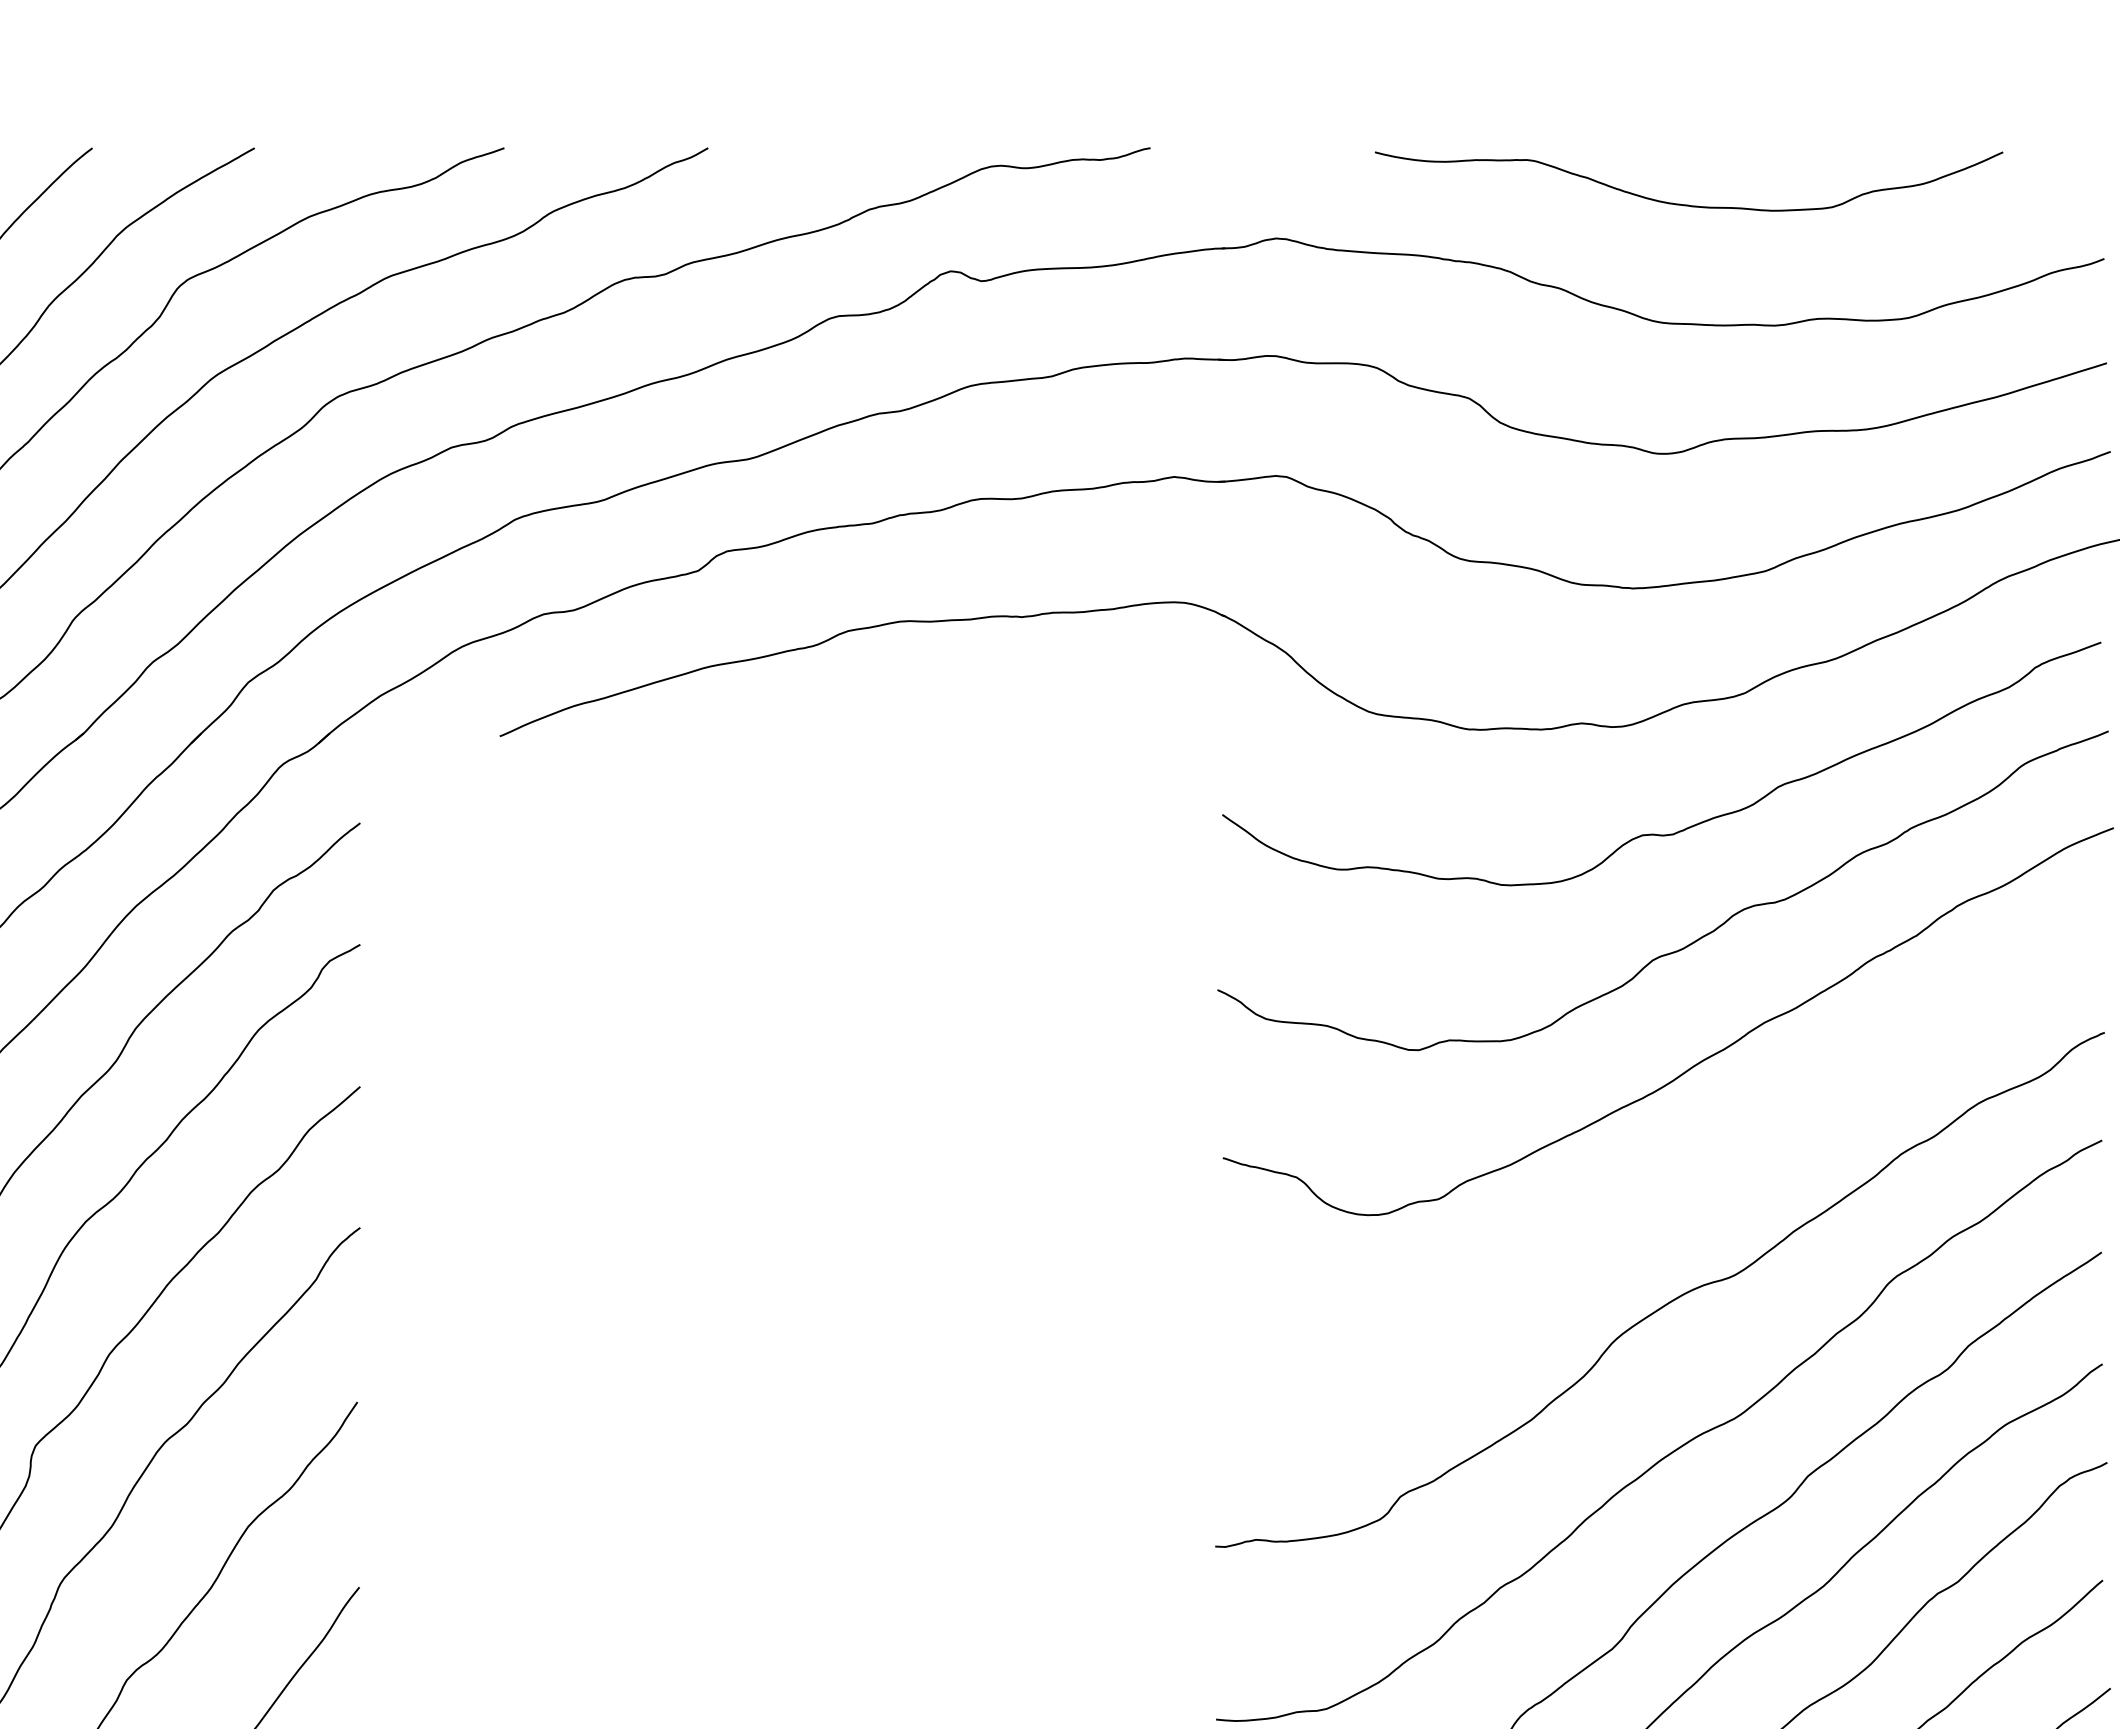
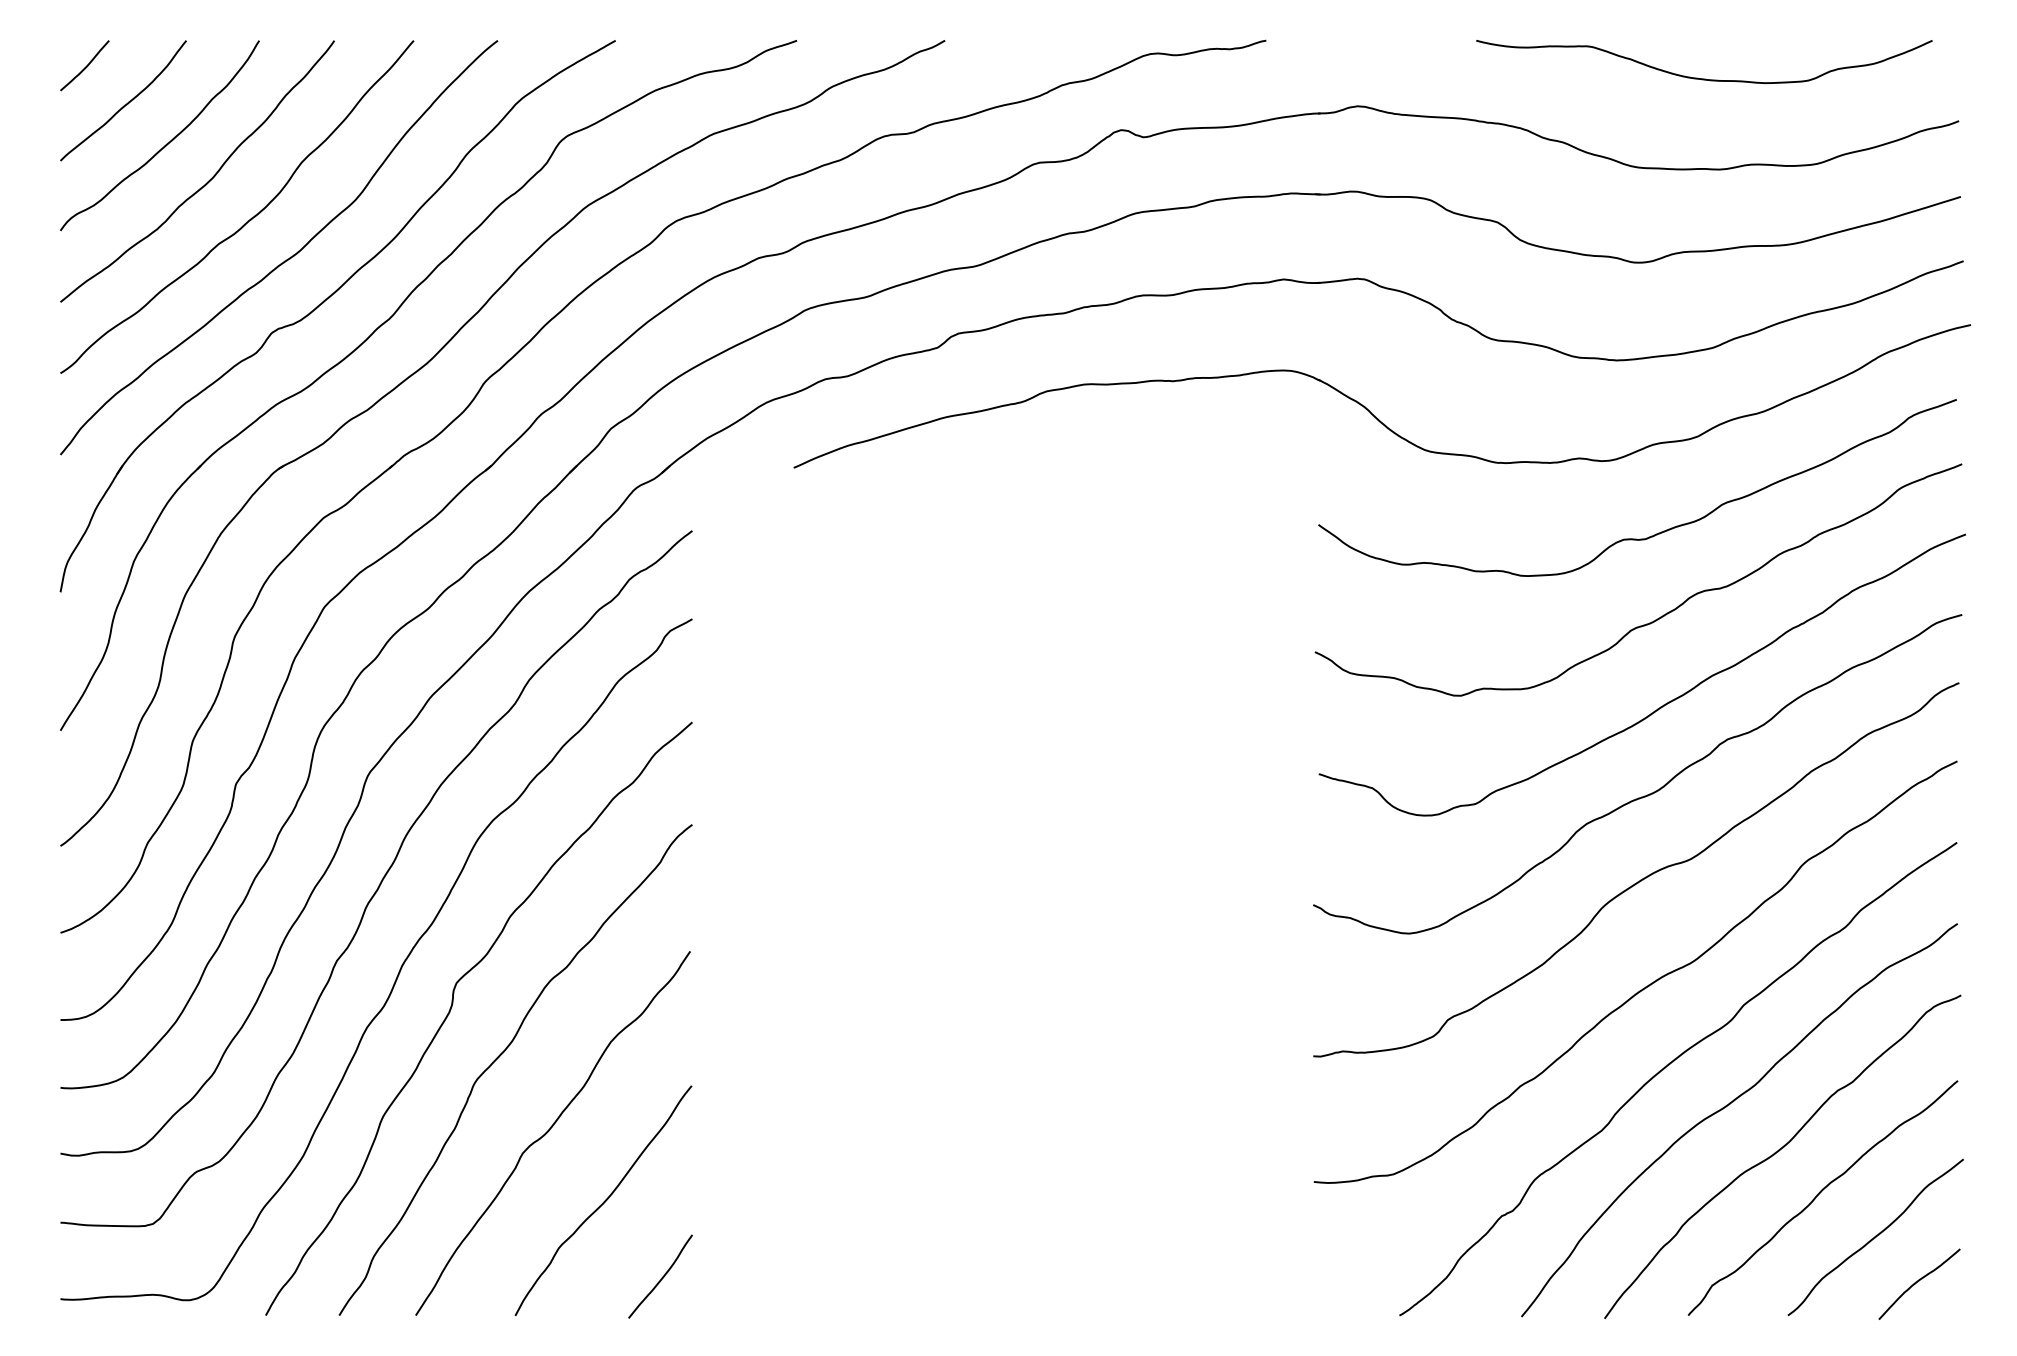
curve: (1689, 204) -> (1704, 78), moved
curve: (1671, 1187) -> (1644, 795), added

